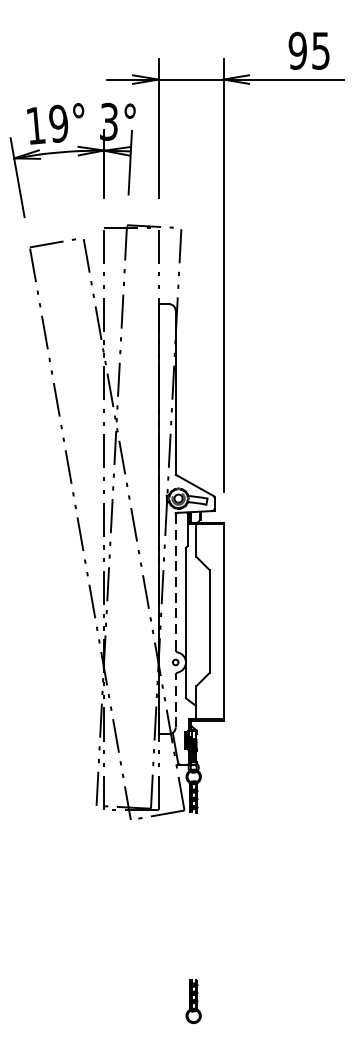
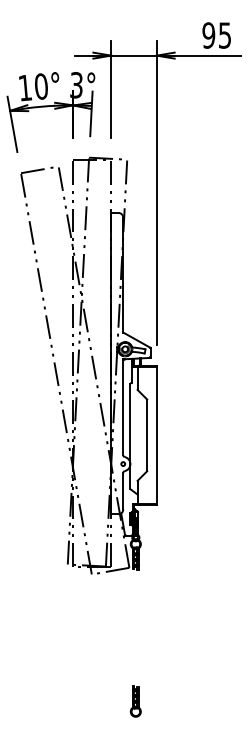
text: (57, 123) -> (40, 86), 19° -> 10°
line: (176, 581) -> (123, 407), dashed -> solid
line: (176, 700) -> (123, 490), dashed -> solid

